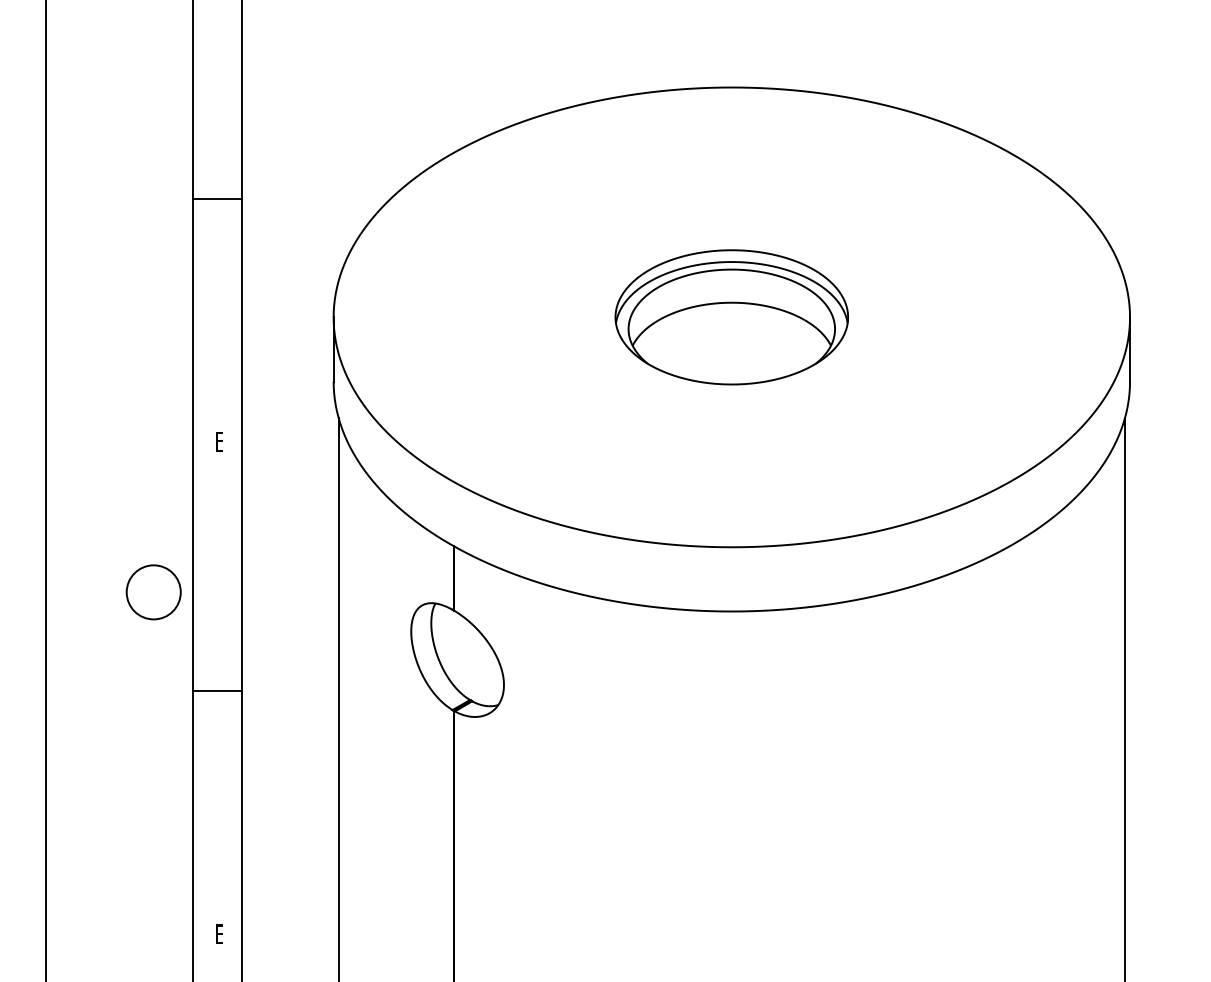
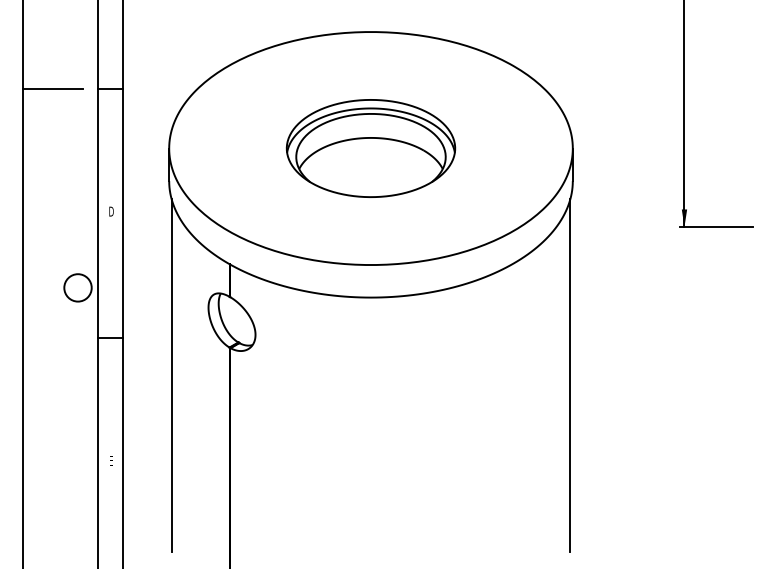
line: (105, 198) -> (53, 88), added
part: (730, 317) -> (370, 148), size x1.43
text: (219, 441) -> (111, 211), E -> D

